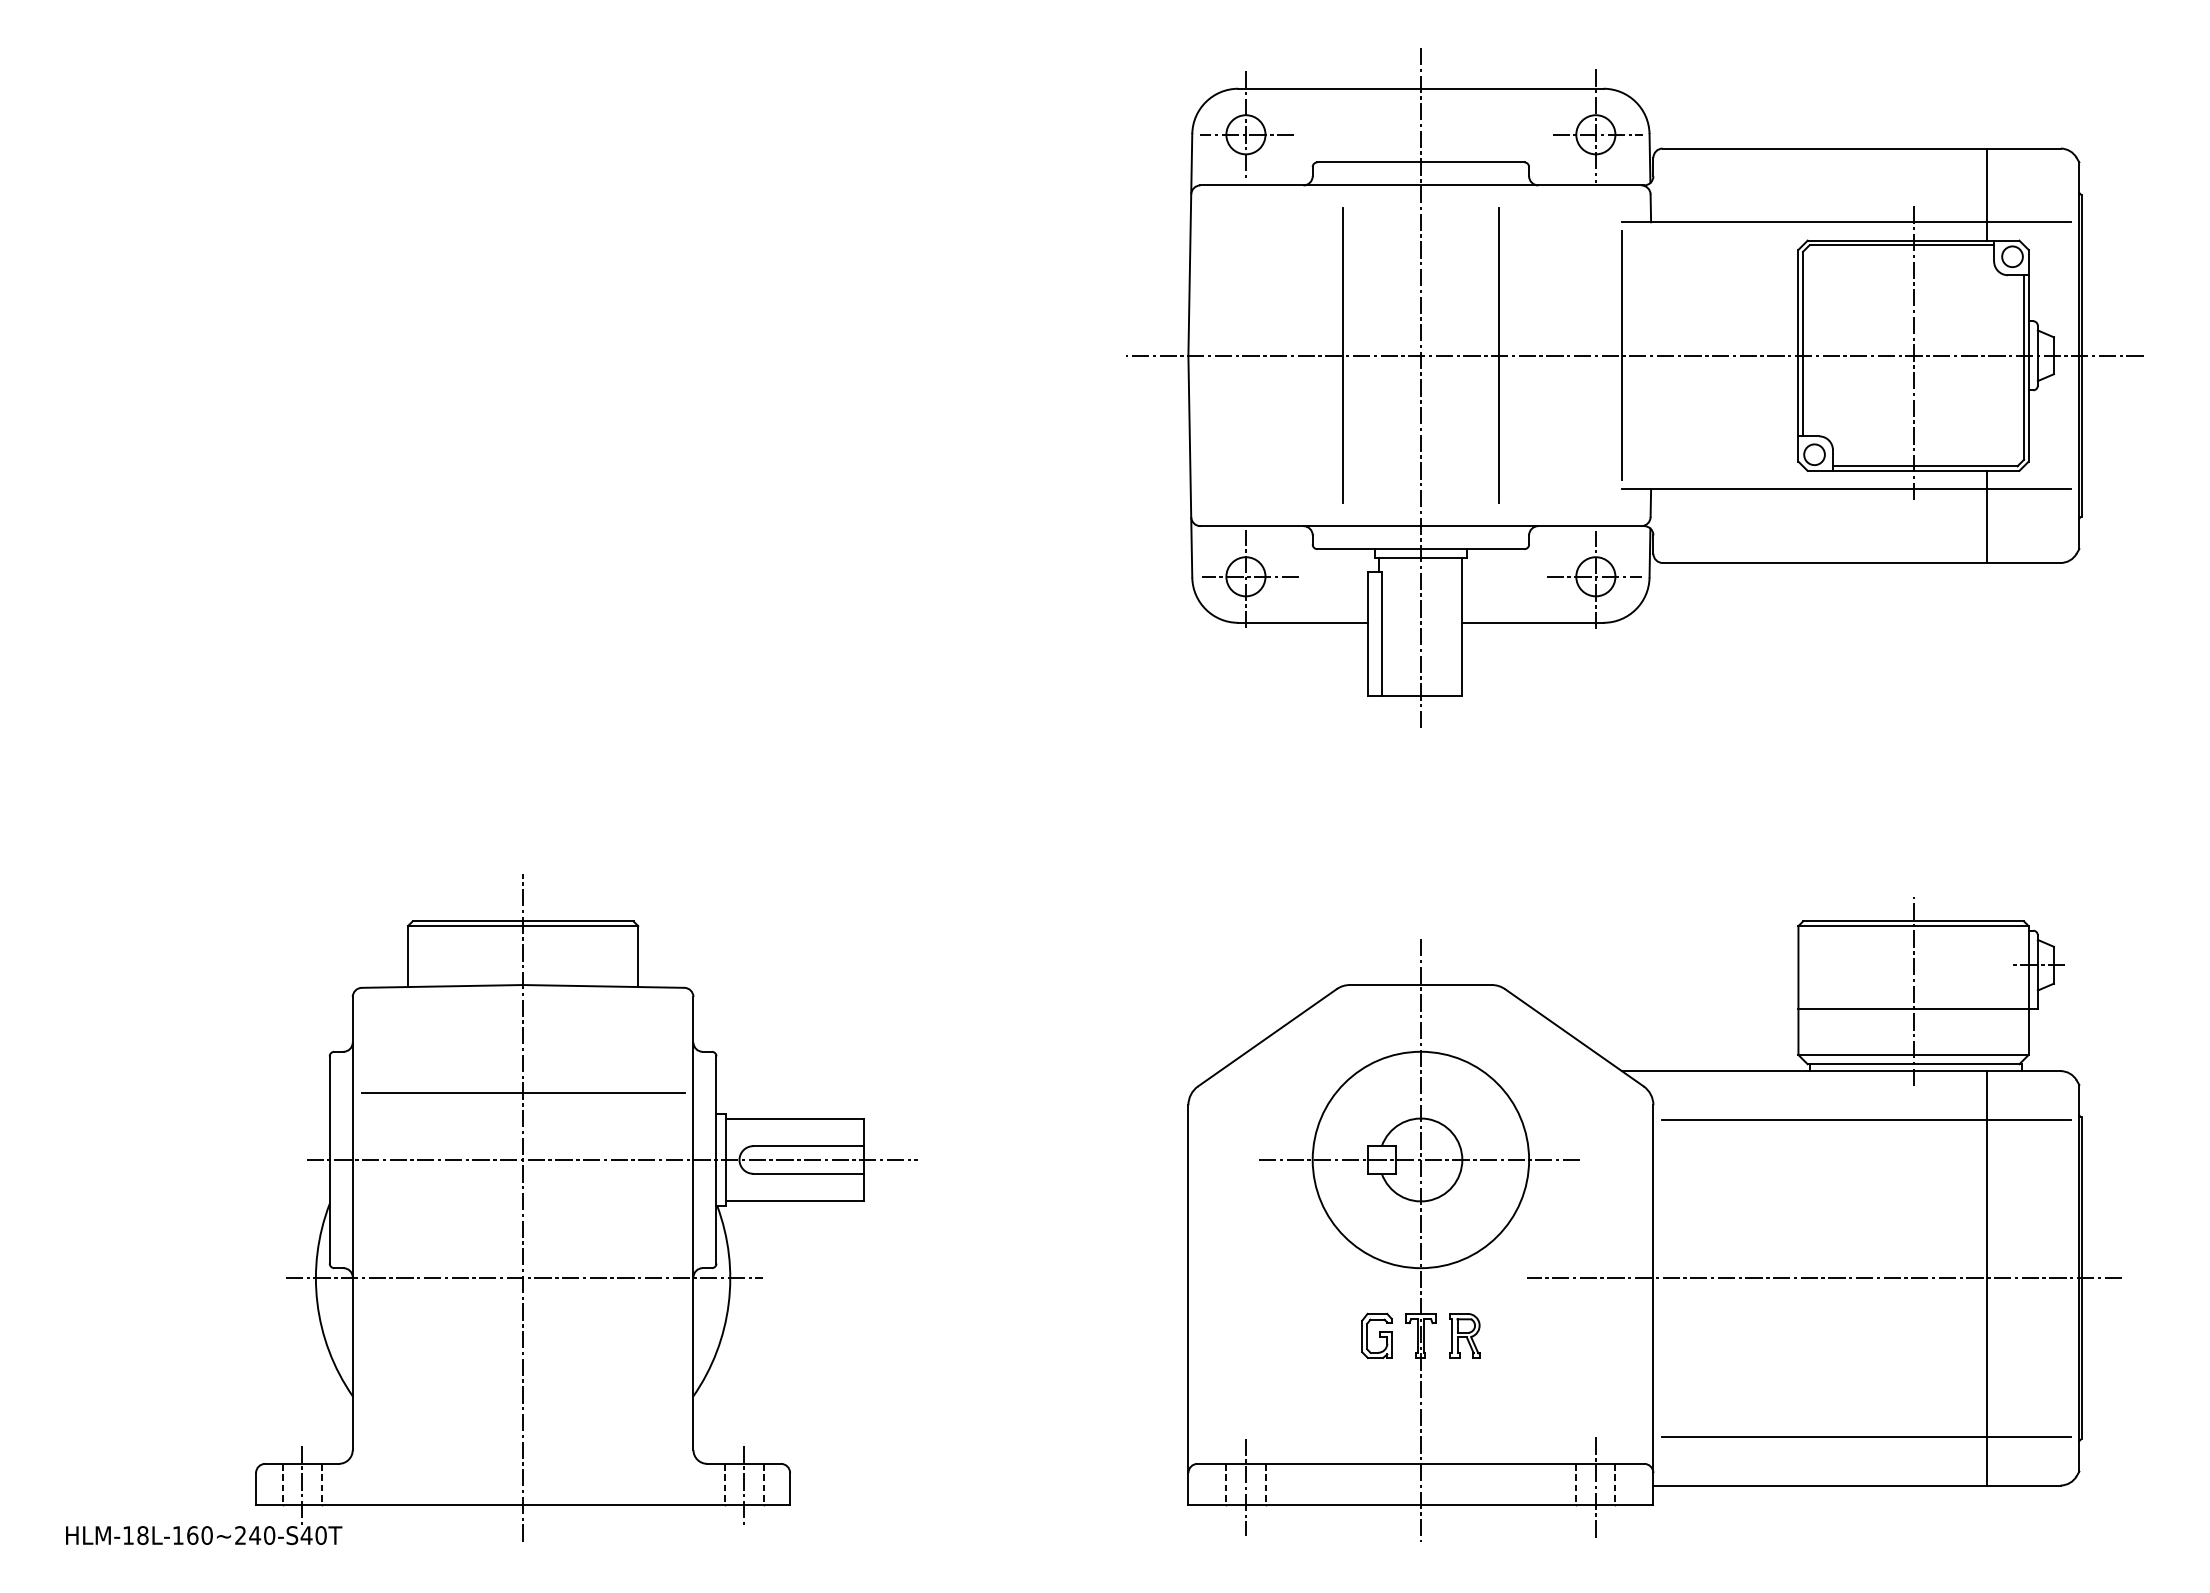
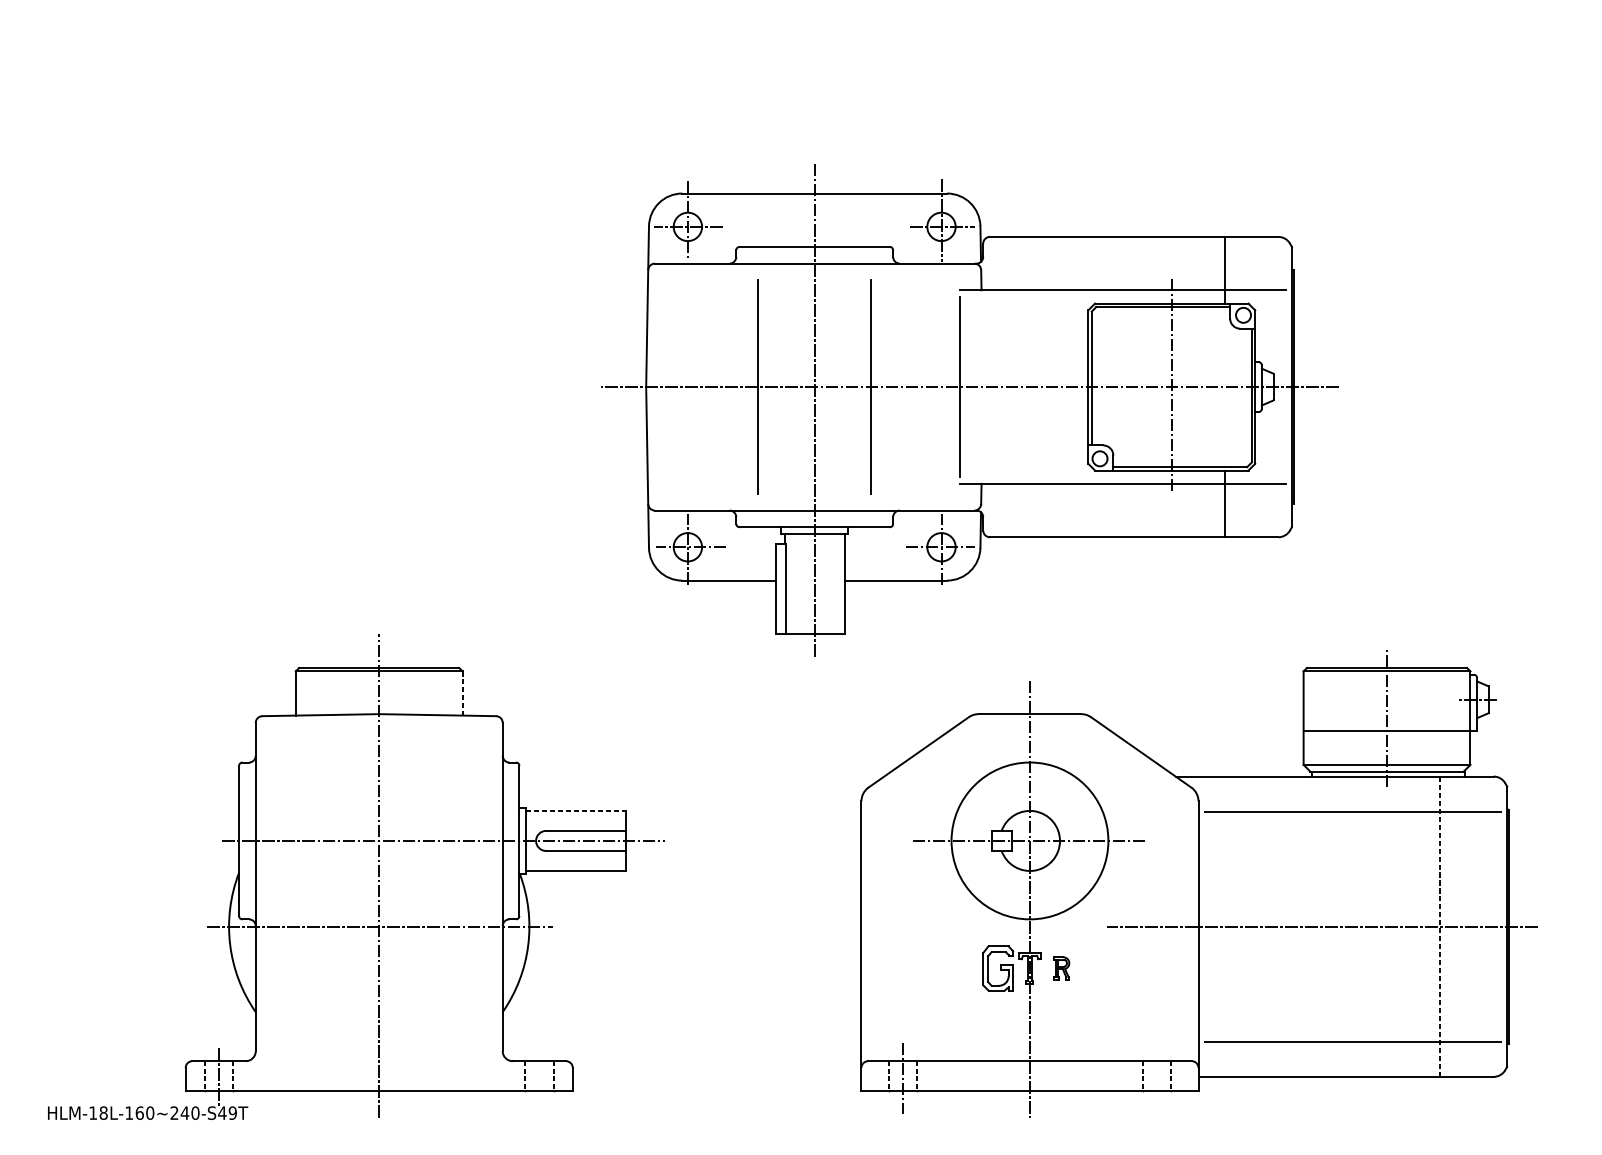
part: (1634, 387) -> (969, 410), moved
line: (638, 957) -> (462, 694), solid -> dashed
line: (523, 1093) -> (379, 792), removed
line: (795, 1118) -> (576, 810), solid -> dashed
line: (1987, 1277) -> (1440, 926), solid -> dashed
part: (1376, 1335) -> (997, 968), size x1.4
part: (1464, 1335) -> (1061, 968), size x0.7
line: (744, 1485) -> (539, 1076), removed
line: (1595, 1487) -> (1156, 1078), removed
text: (320, 1535) -> (232, 1113), HLM-18L-160~240-S40T -> HLM-18L-160~240-S49T

